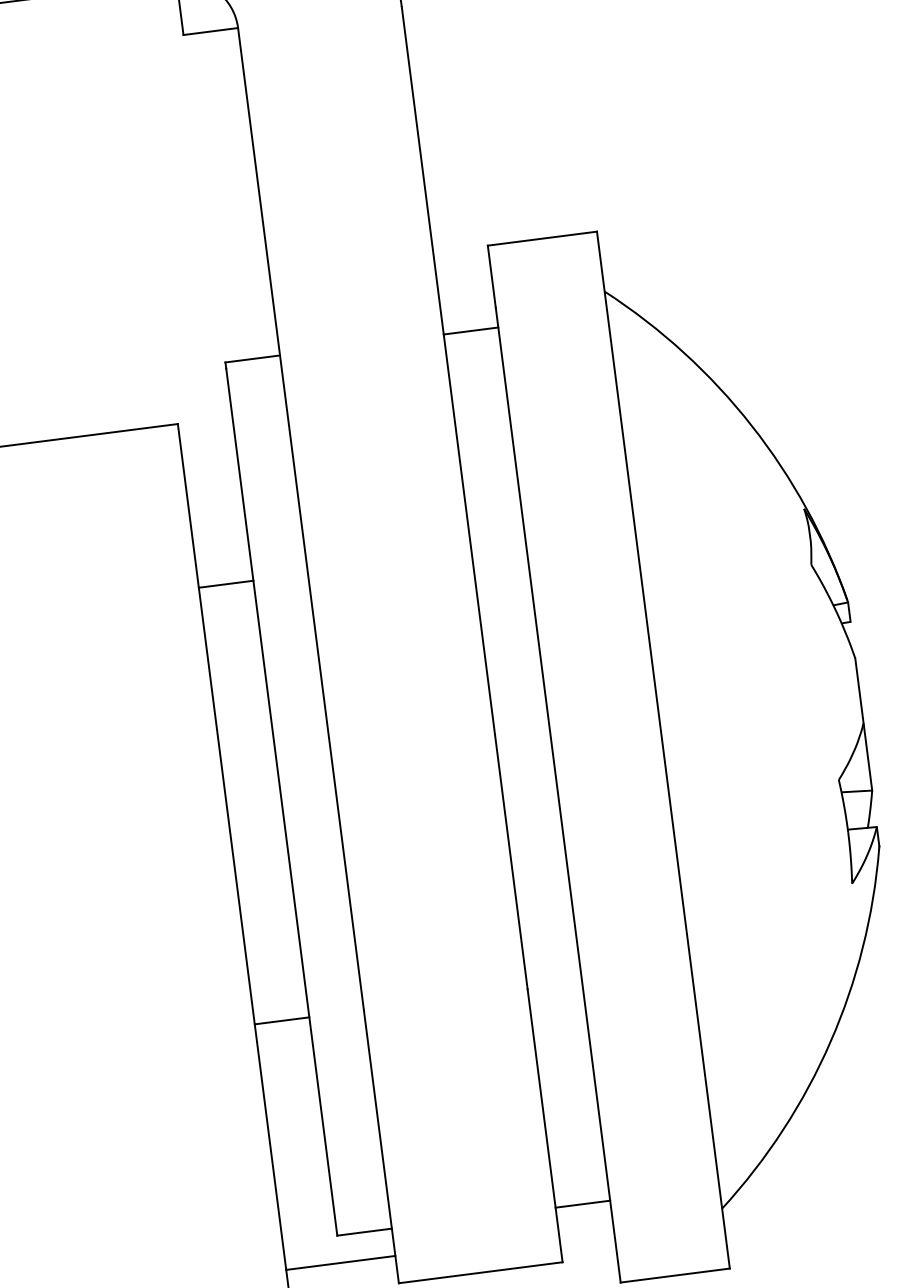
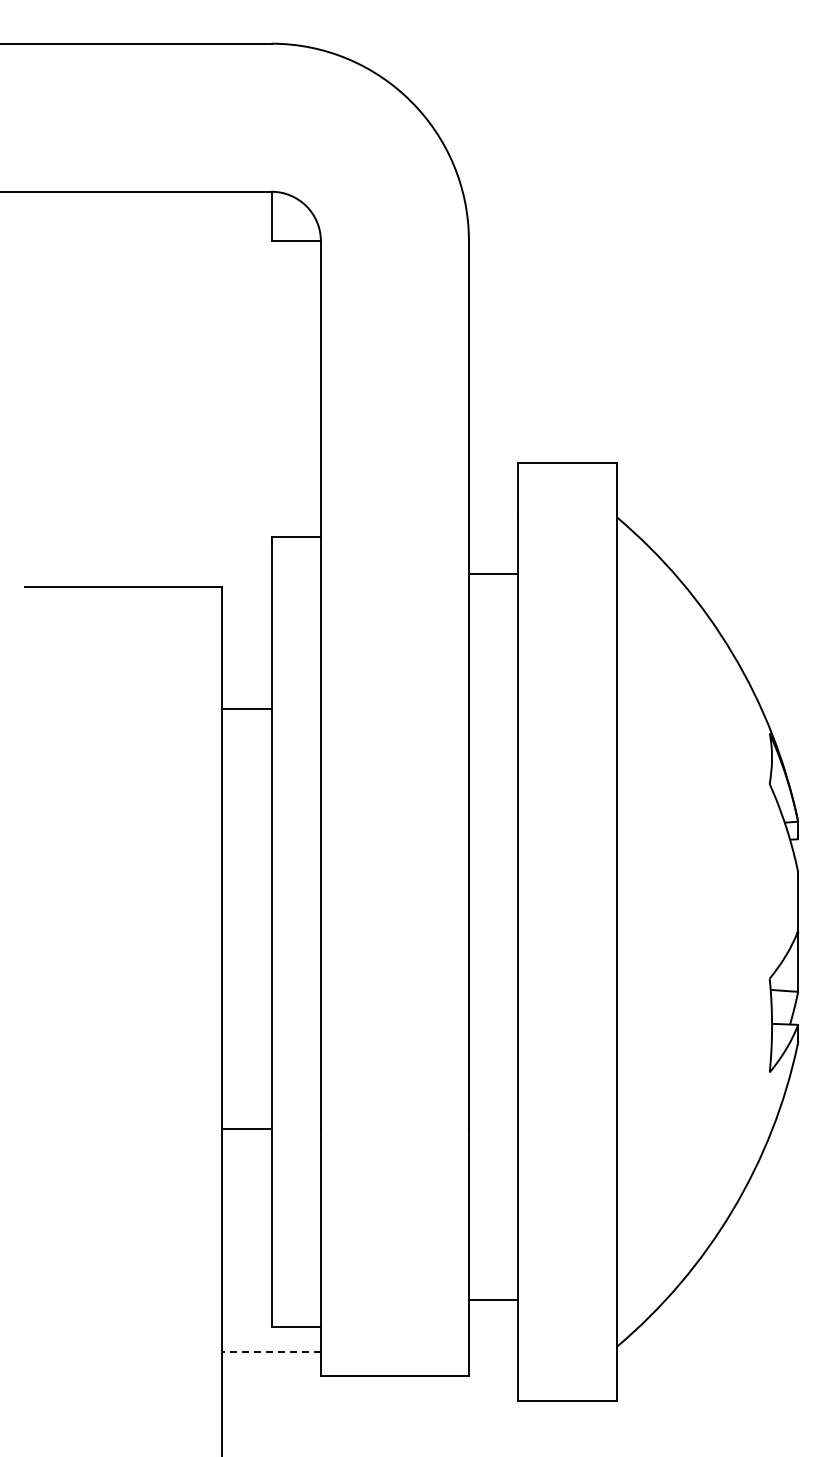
line: (470, 331) -> (493, 574), moved
line: (225, 584) -> (246, 708), moved
line: (582, 1203) -> (493, 1299), moved
line: (340, 1262) -> (271, 1351), solid -> dashed

